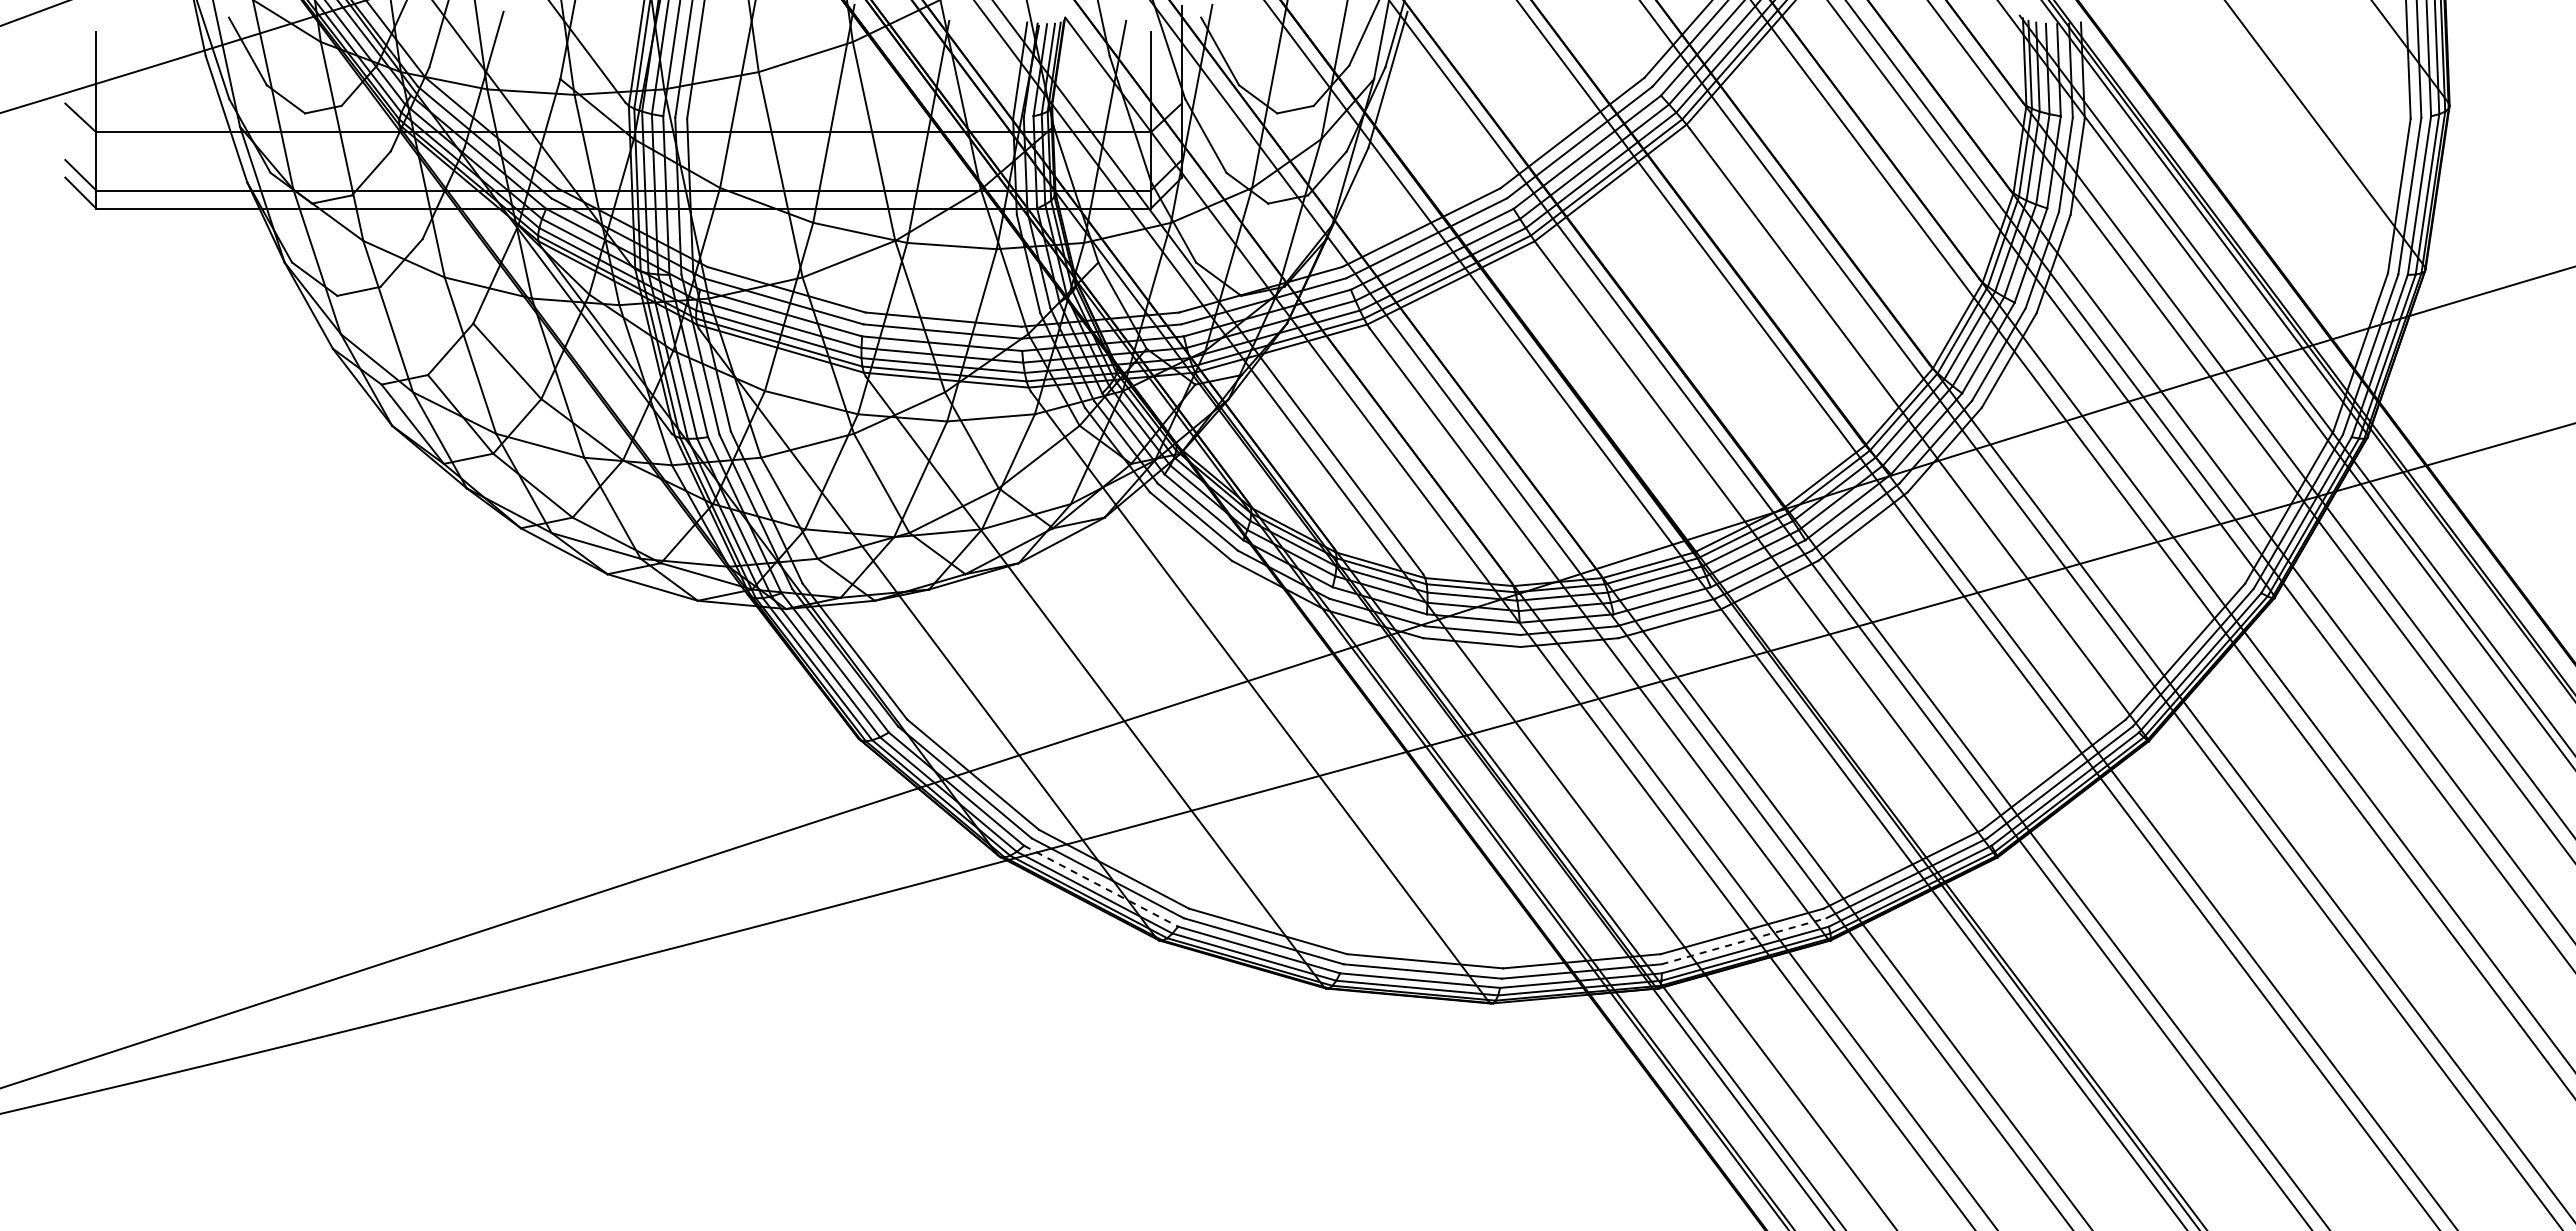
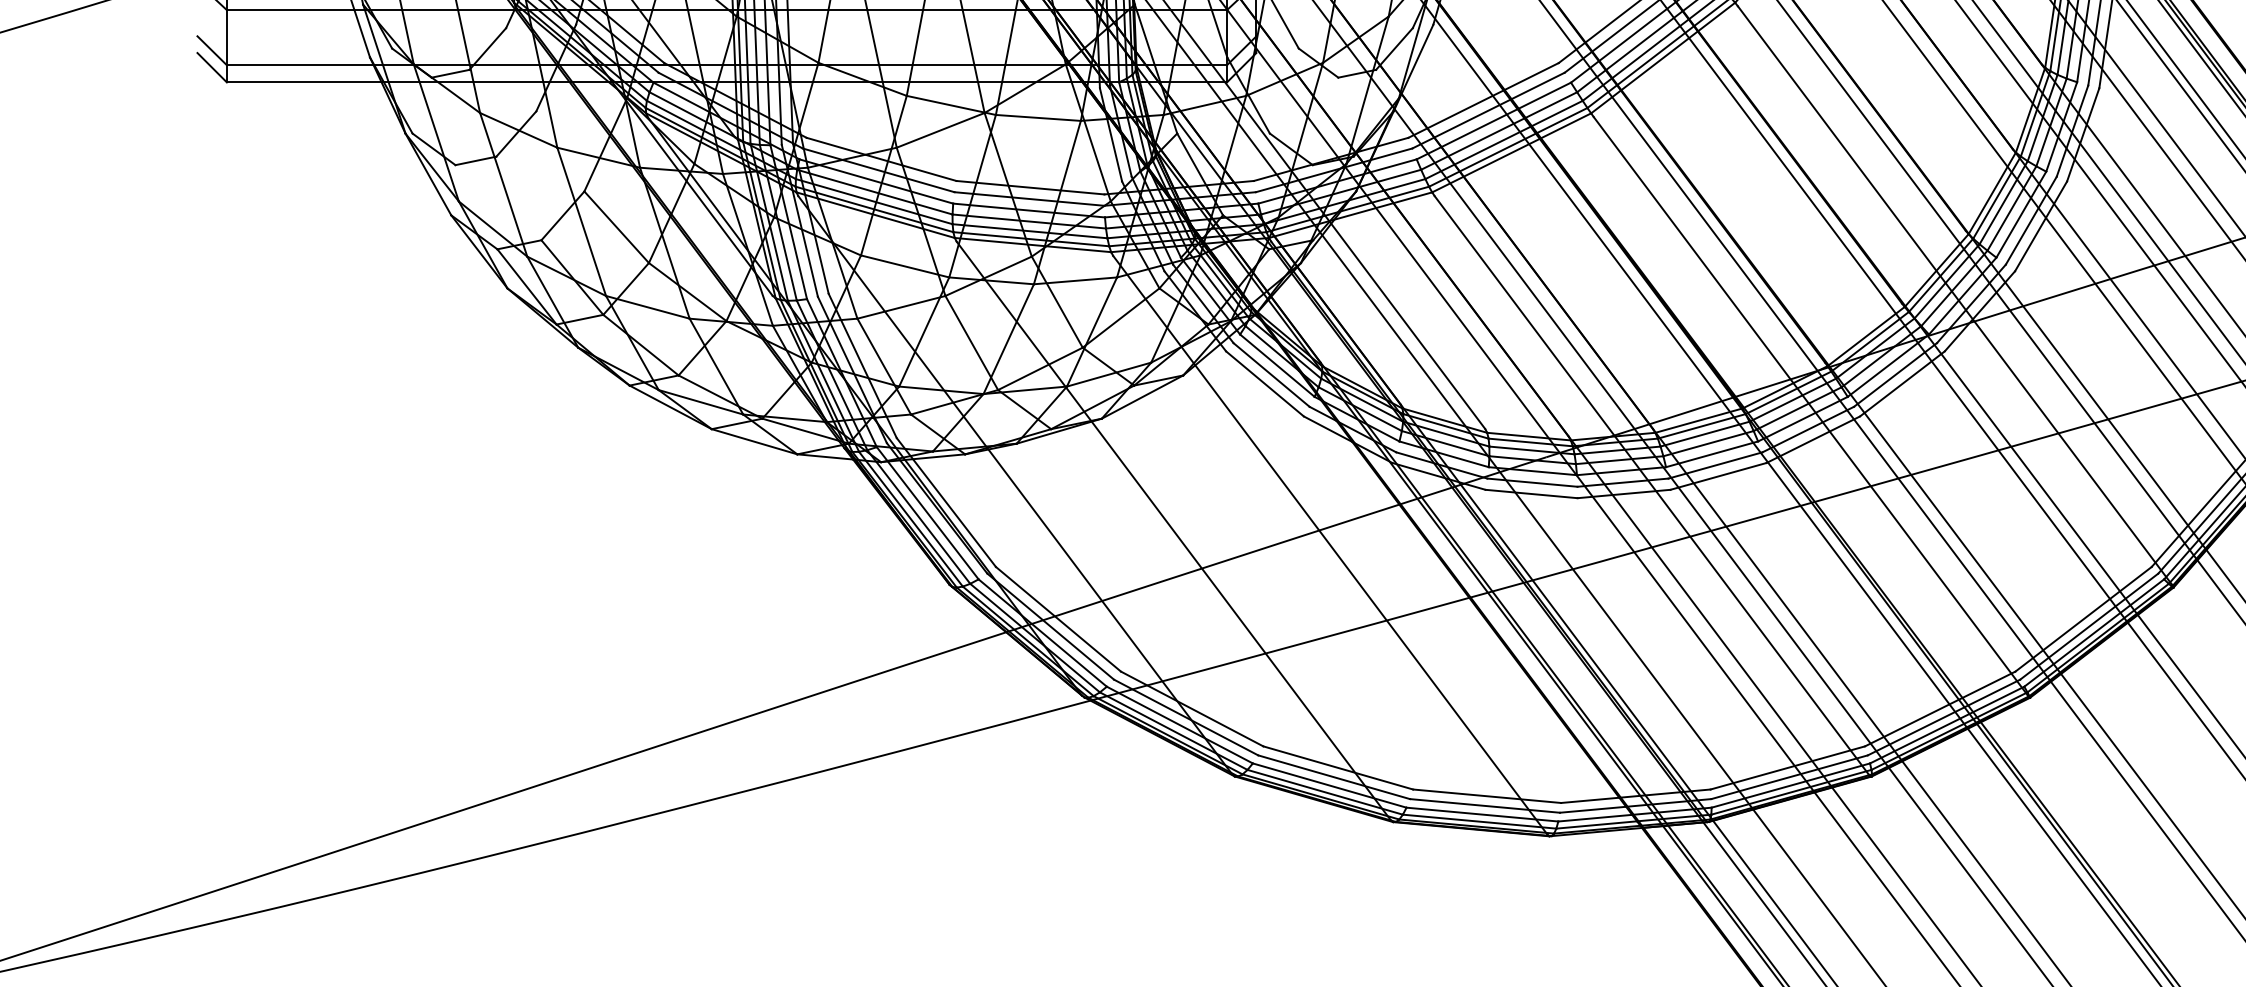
line: (1101, 886) -> (1180, 725), dashed -> solid
line: (1744, 941) -> (1790, 777), dashed -> solid

